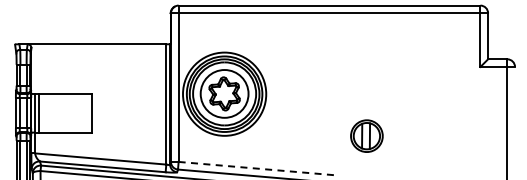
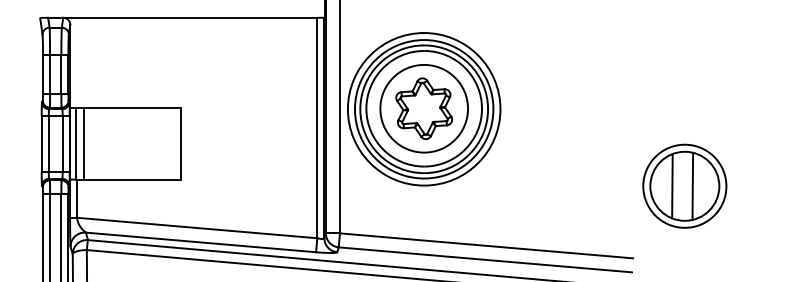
part: (366, 135) -> (684, 184), size x1.43
line: (259, 168) -> (488, 245), dashed -> solid

